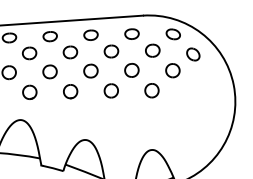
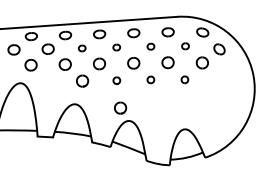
part: (110, 51) -> (150, 46), size x0.6
part: (152, 51) -> (185, 46), size x0.6
part: (70, 52) -> (116, 47), size x0.6
part: (28, 53) -> (81, 48), size x0.6
part: (110, 90) -> (150, 79), size x0.6
part: (151, 90) -> (184, 79), size x0.6
part: (70, 91) -> (116, 80), size x0.6
part: (75, 123) -> (120, 107), added

